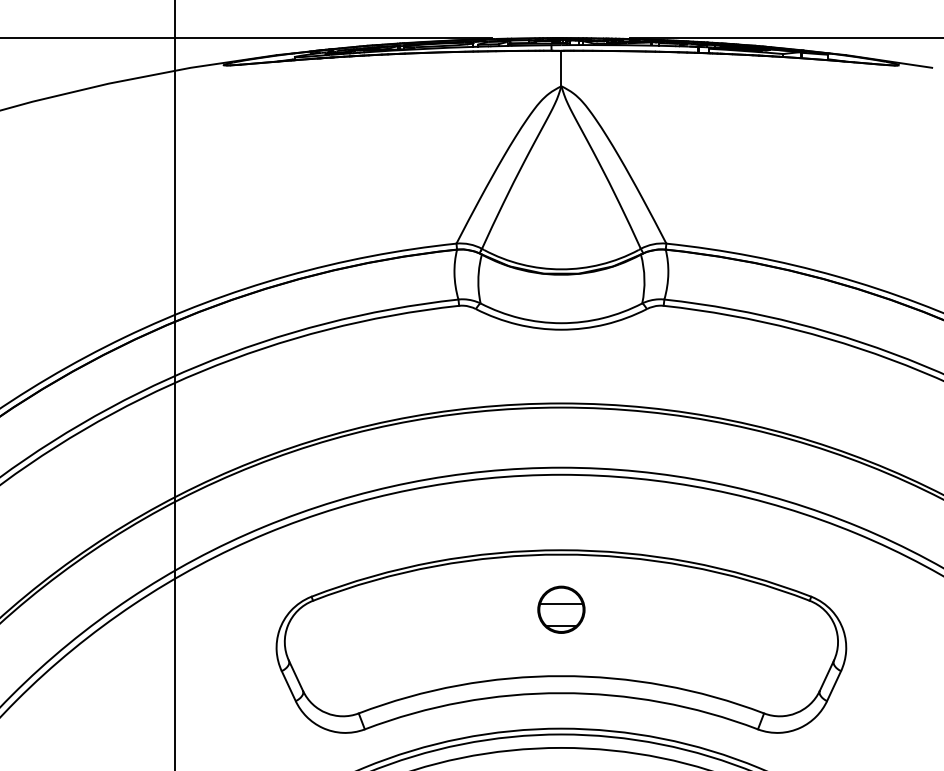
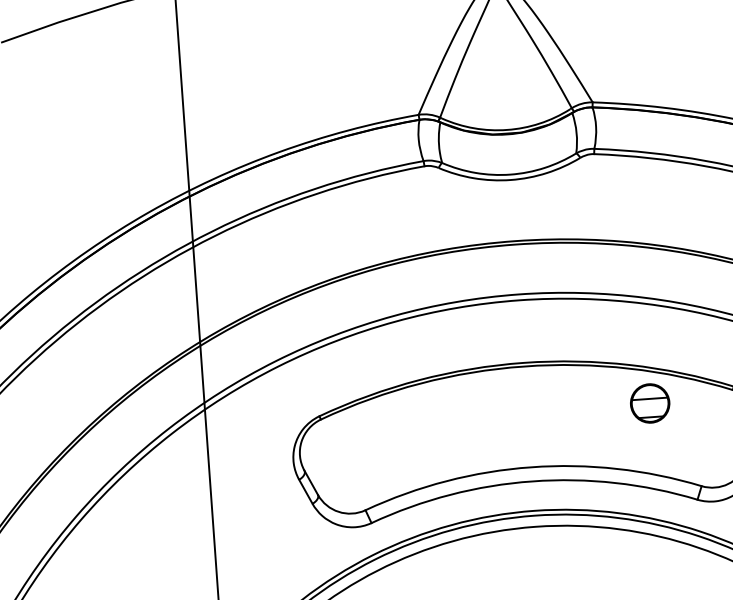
part: (561, 609) -> (650, 403), moved

